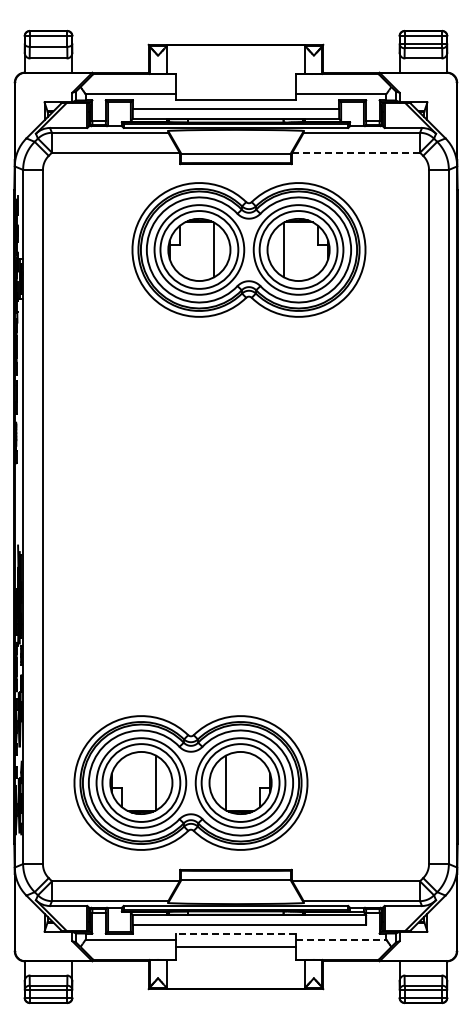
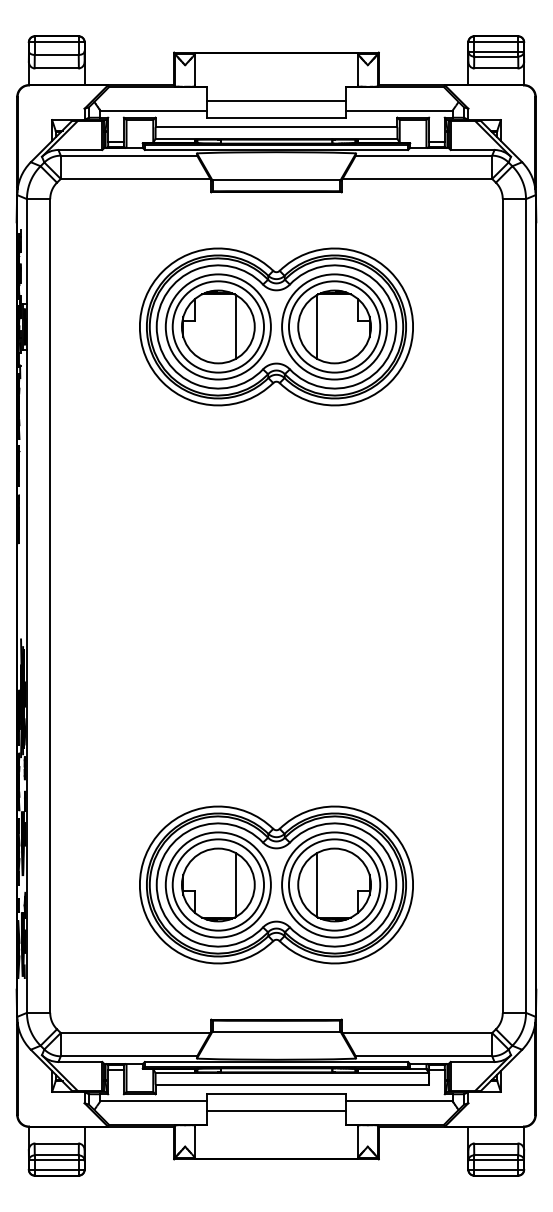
line: (235, 86) -> (275, 101), added
line: (356, 152) -> (417, 178), dashed -> solid
part: (248, 249) -> (275, 326), moved
part: (190, 782) -> (275, 884), moved
line: (235, 933) -> (275, 1094), dashed -> solid
line: (341, 939) -> (400, 1101), dashed -> solid

